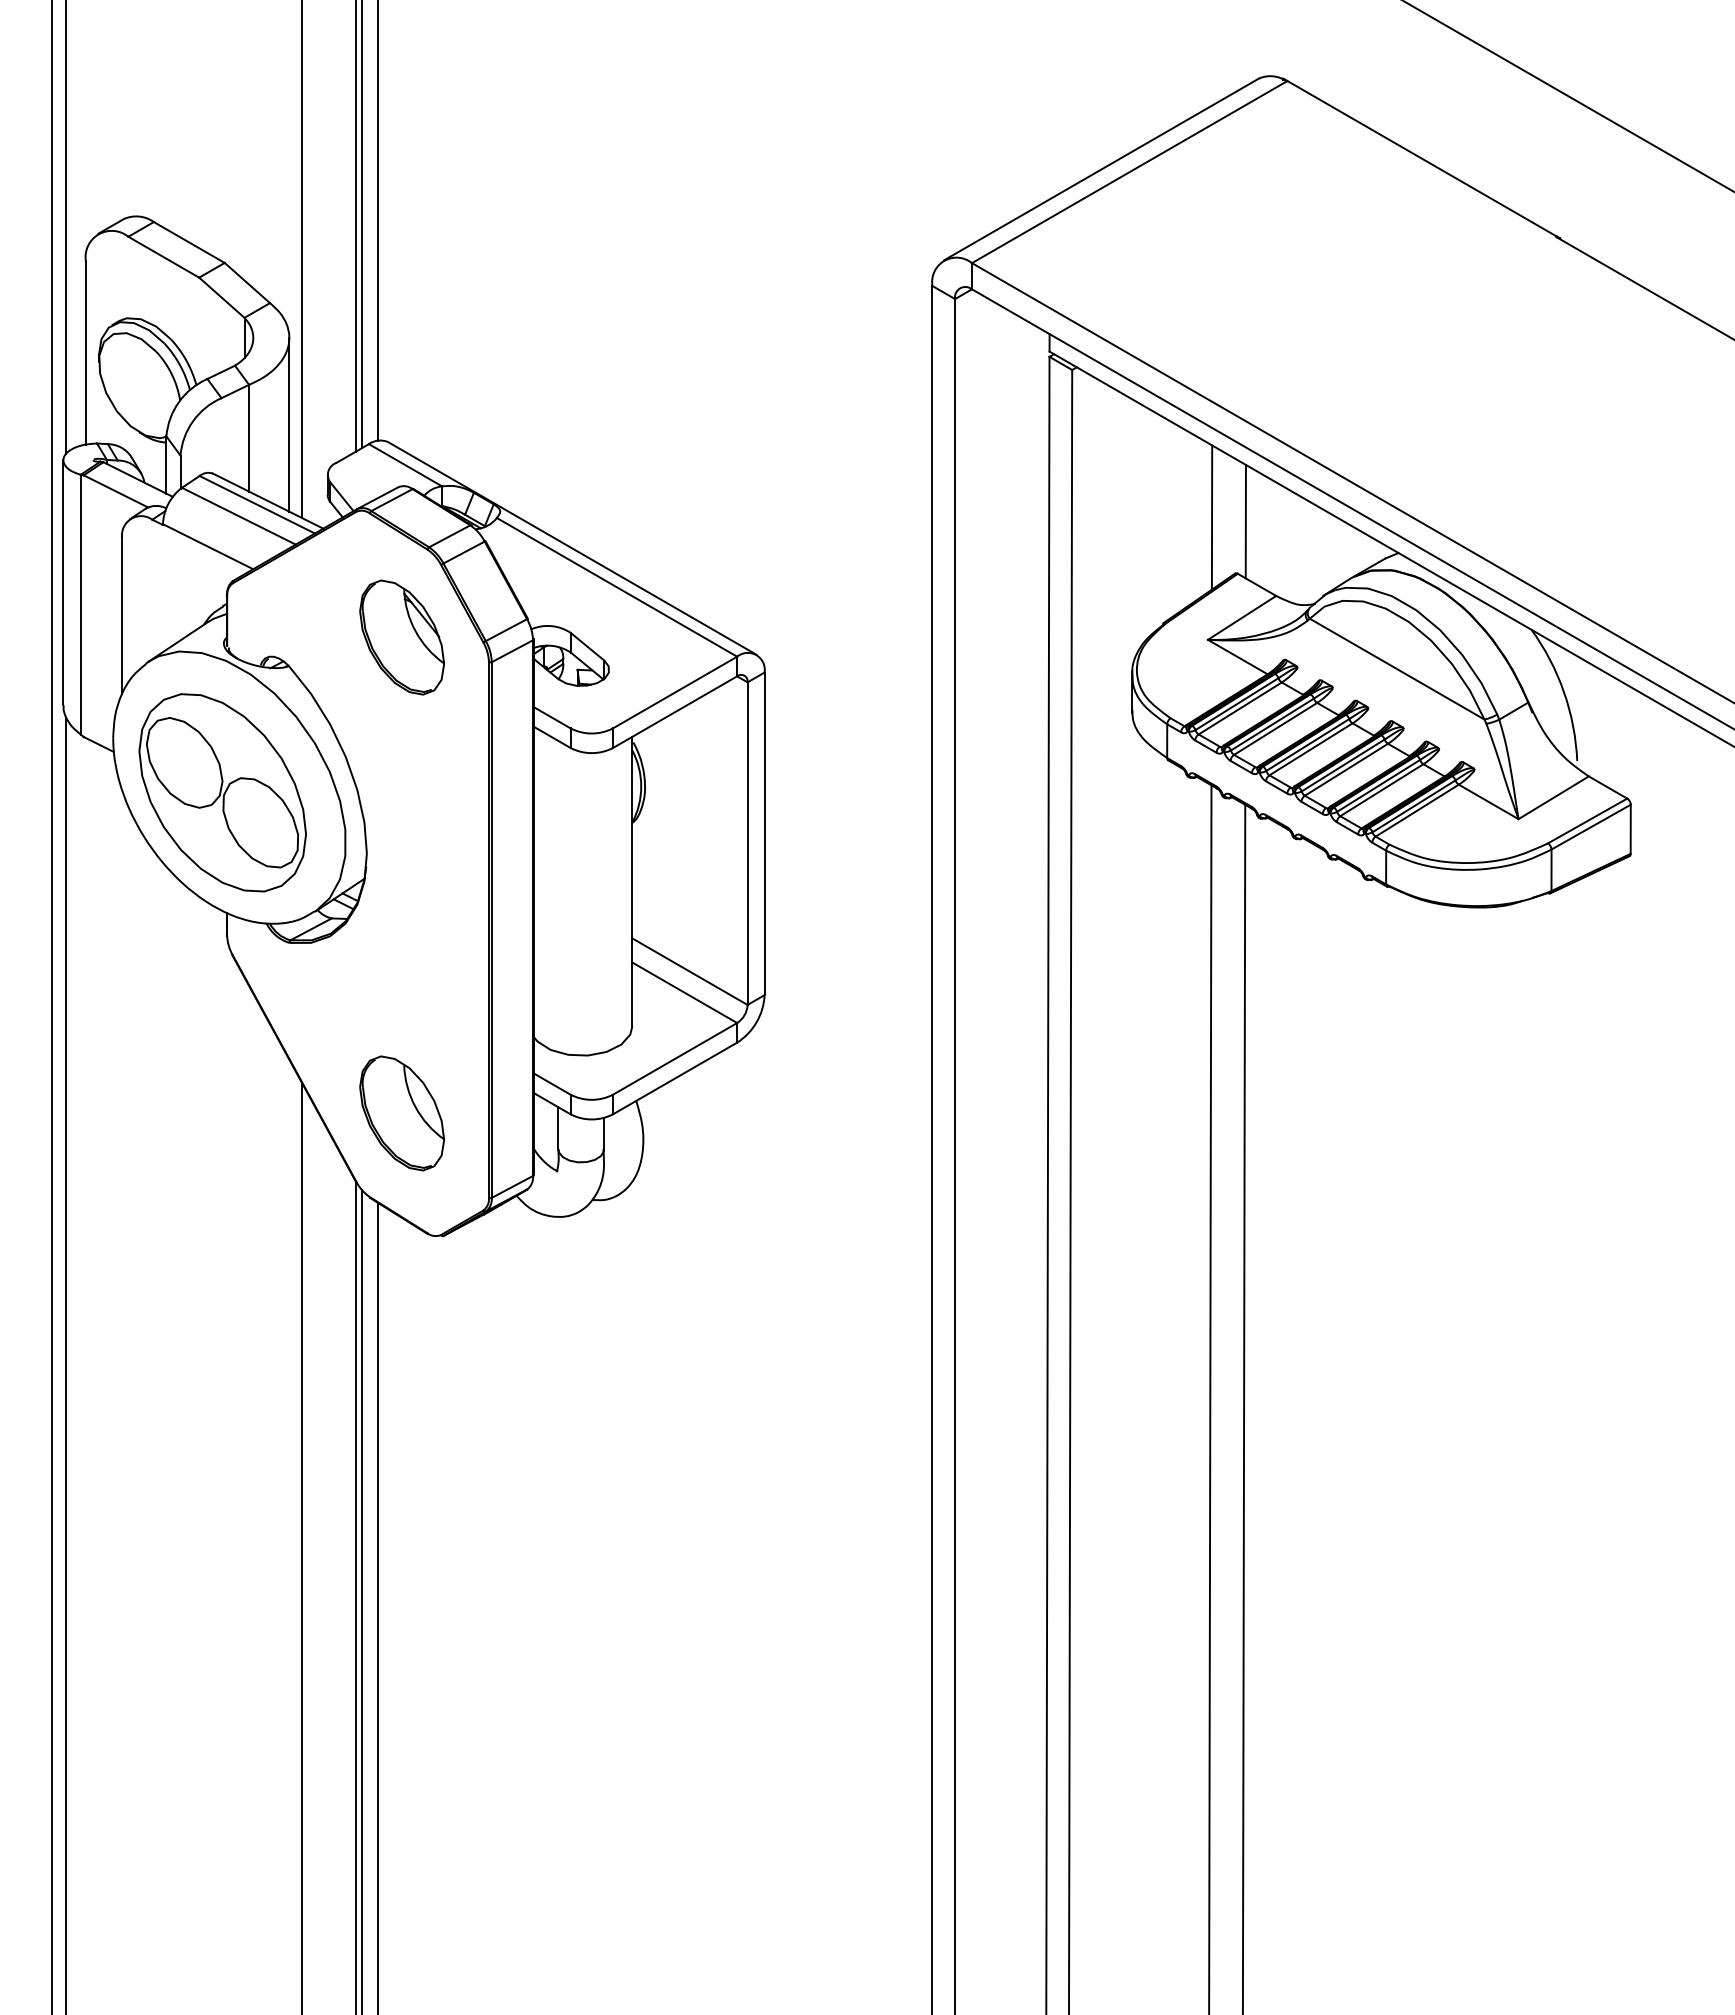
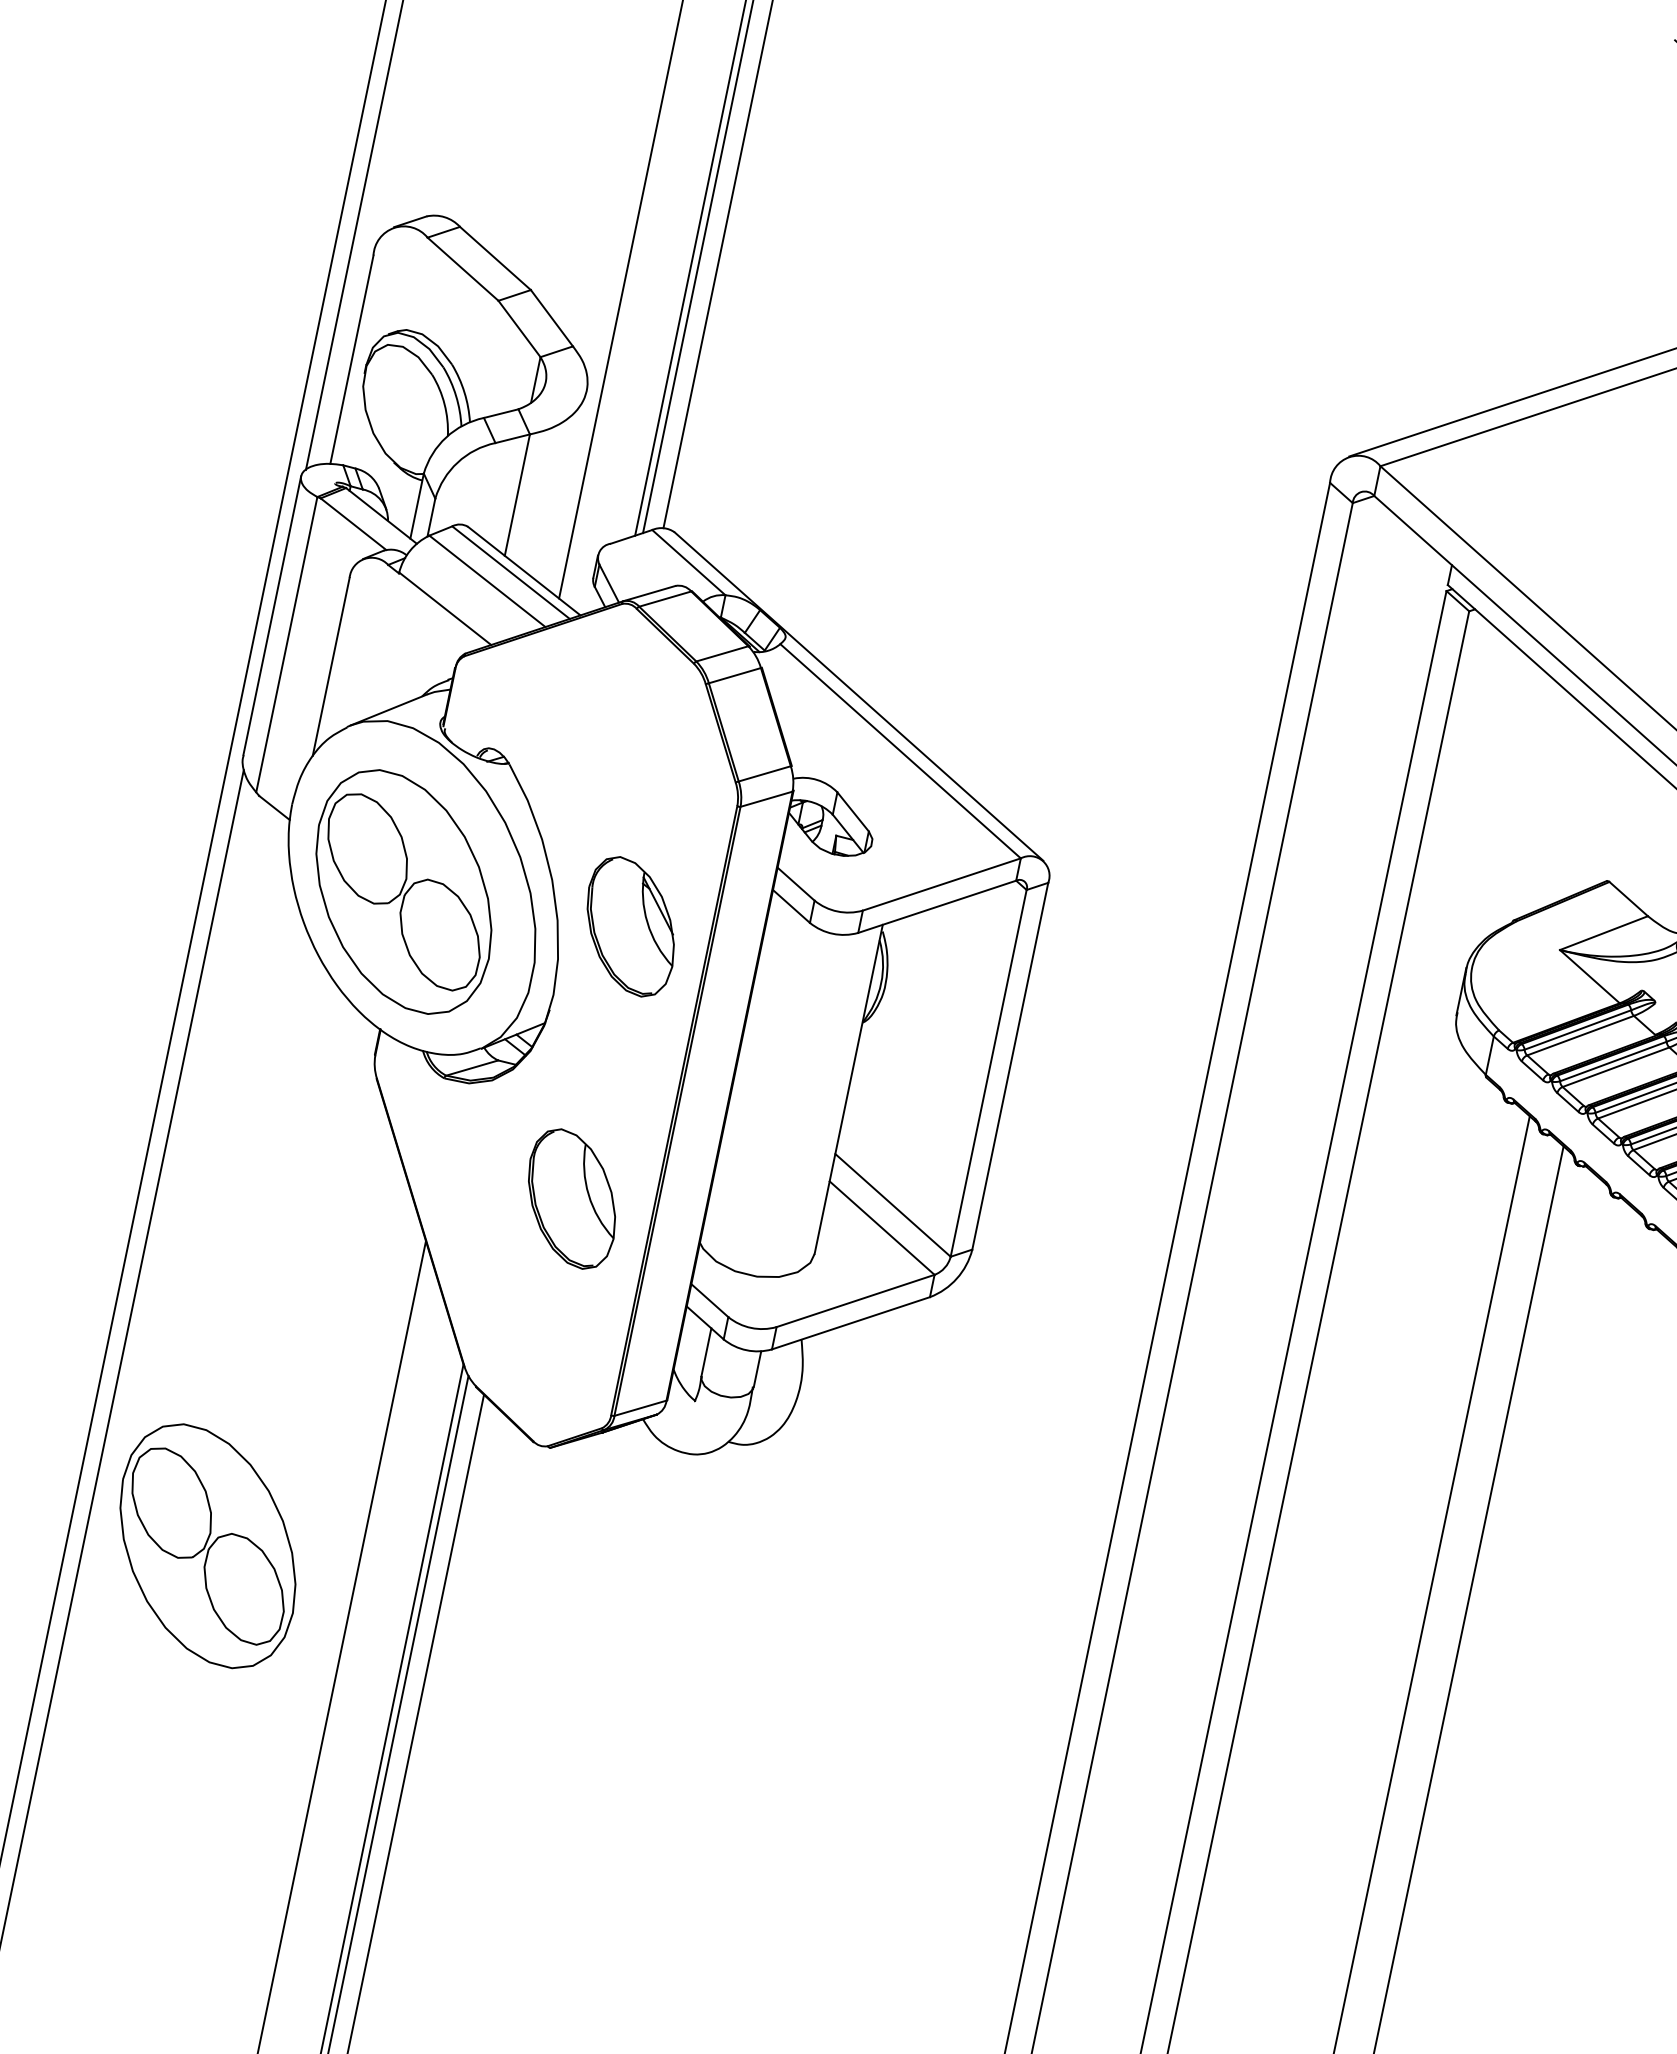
line: (289, 424) -> (566, 488), removed
line: (1211, 517) -> (1592, 811), removed
line: (1245, 521) -> (1630, 824), removed
part: (401, 637) -> (630, 926), moved
part: (401, 1113) -> (571, 1198), moved
part: (171, 1378) -> (207, 1545), added

